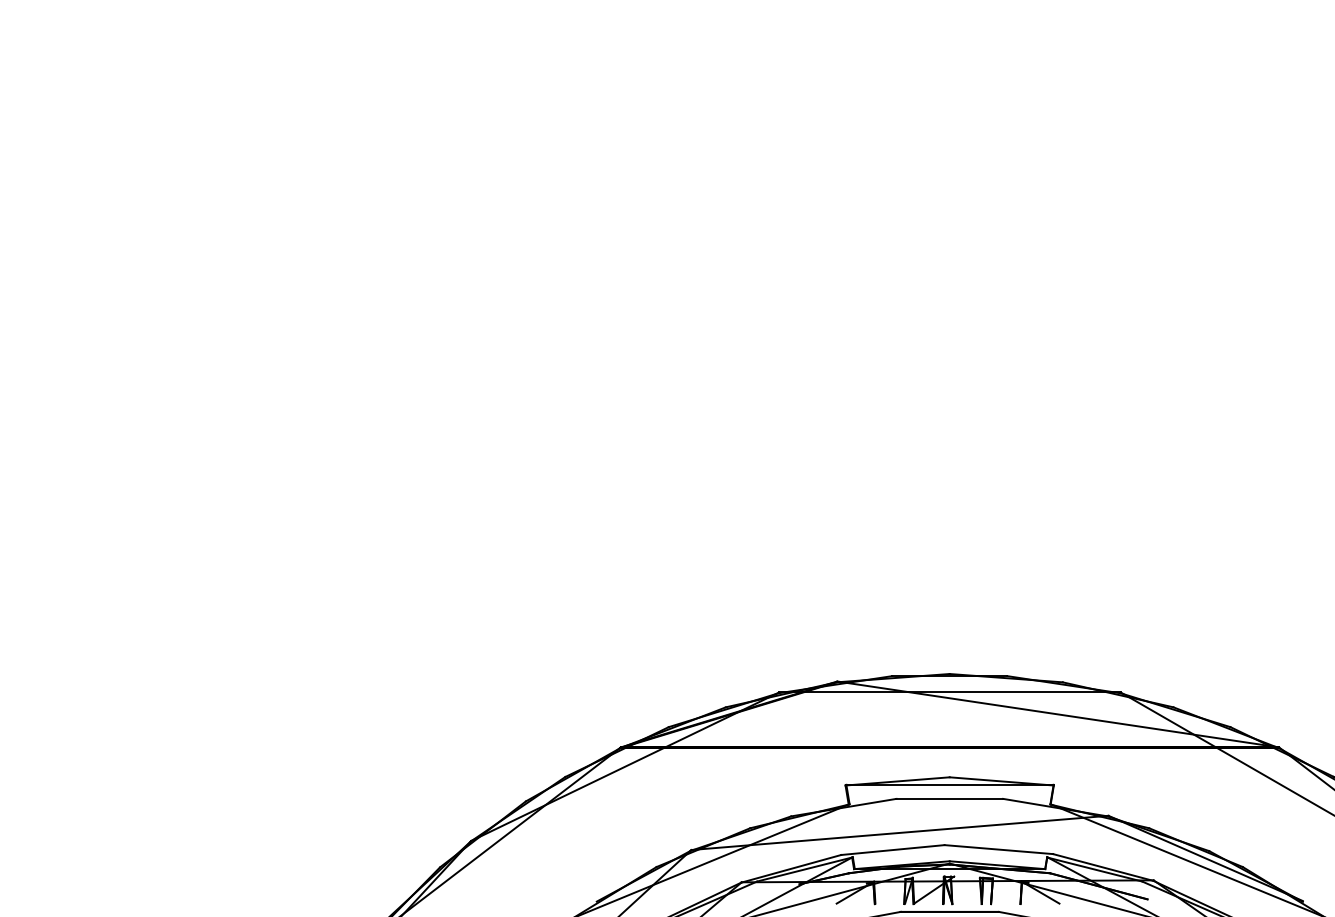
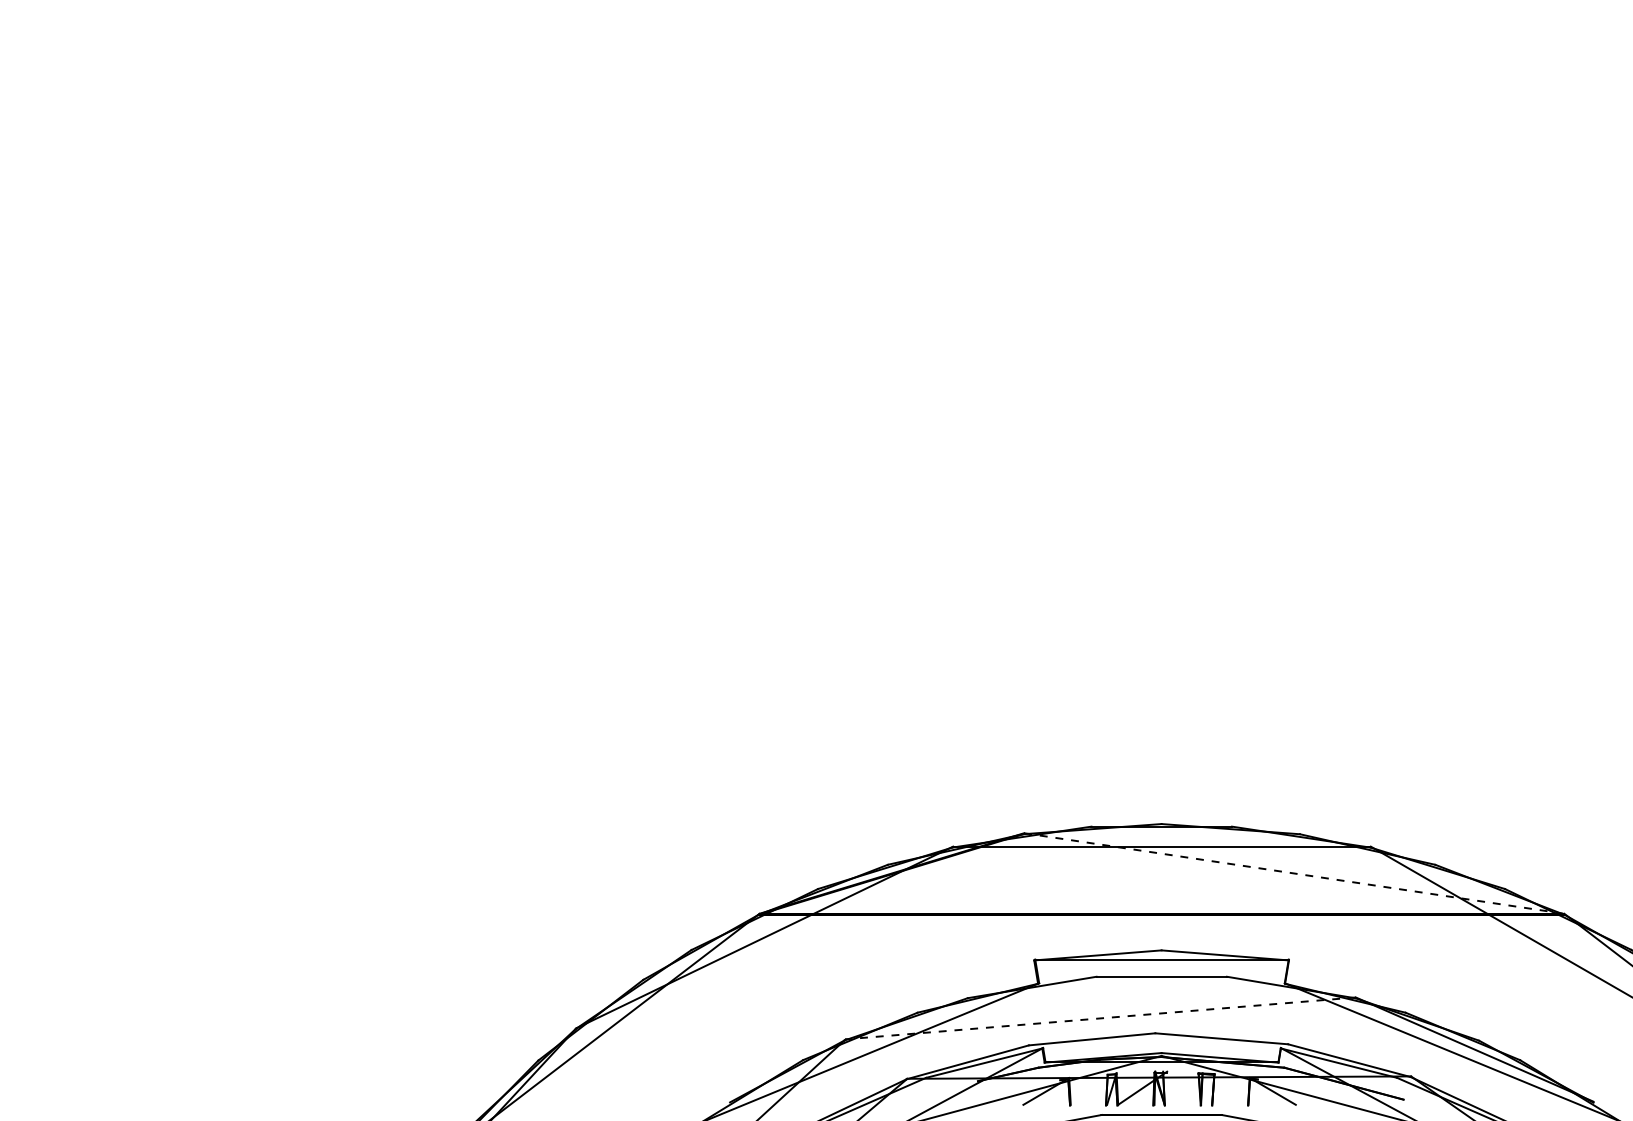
line: (1058, 714) -> (1294, 873), solid -> dashed
line: (899, 833) -> (1100, 1018), solid -> dashed

